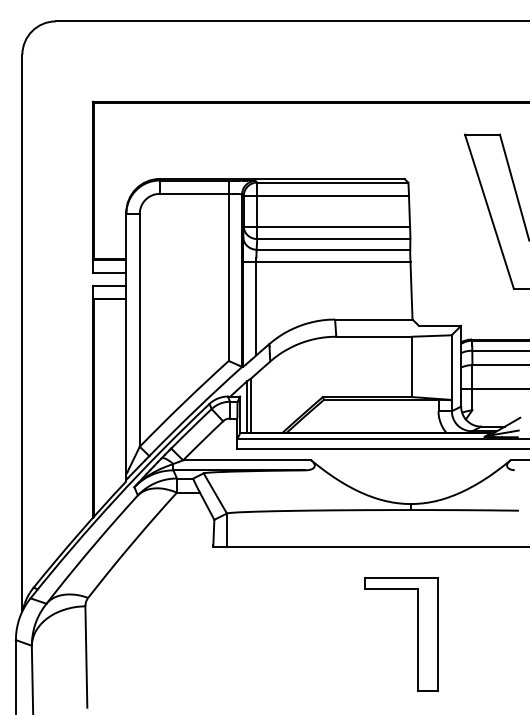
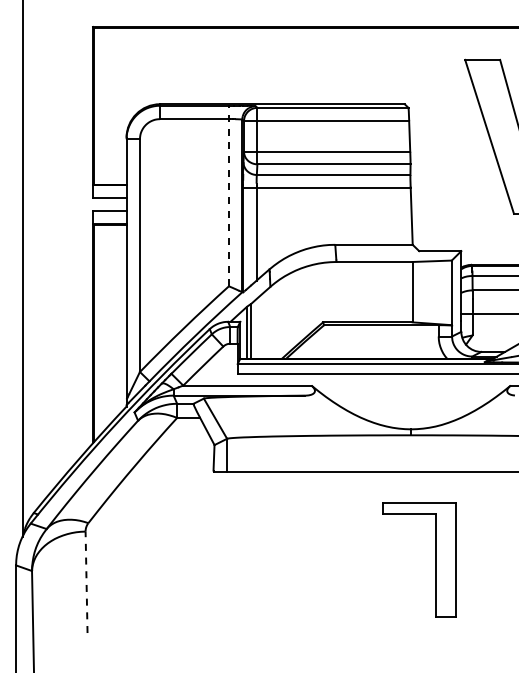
line: (228, 270) -> (228, 195), solid -> dashed
part: (417, 634) -> (435, 559), moved
line: (86, 657) -> (86, 582), solid -> dashed

